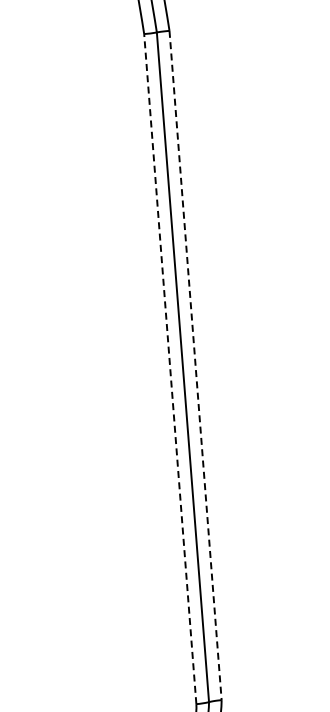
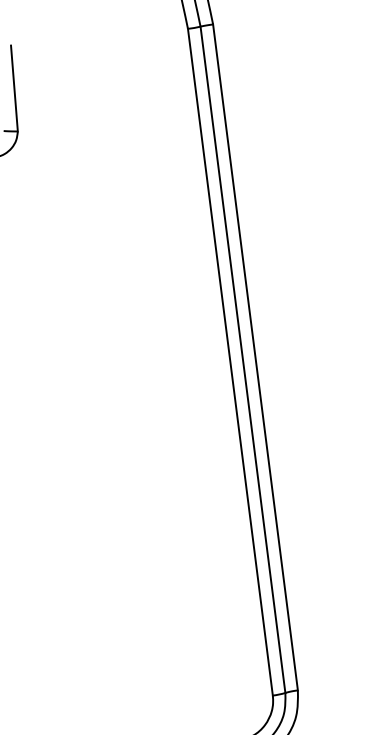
line: (195, 365) -> (255, 357), dashed -> solid
line: (170, 368) -> (230, 361), dashed -> solid

